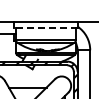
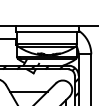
line: (46, 28) -> (47, 32), dashed -> solid

